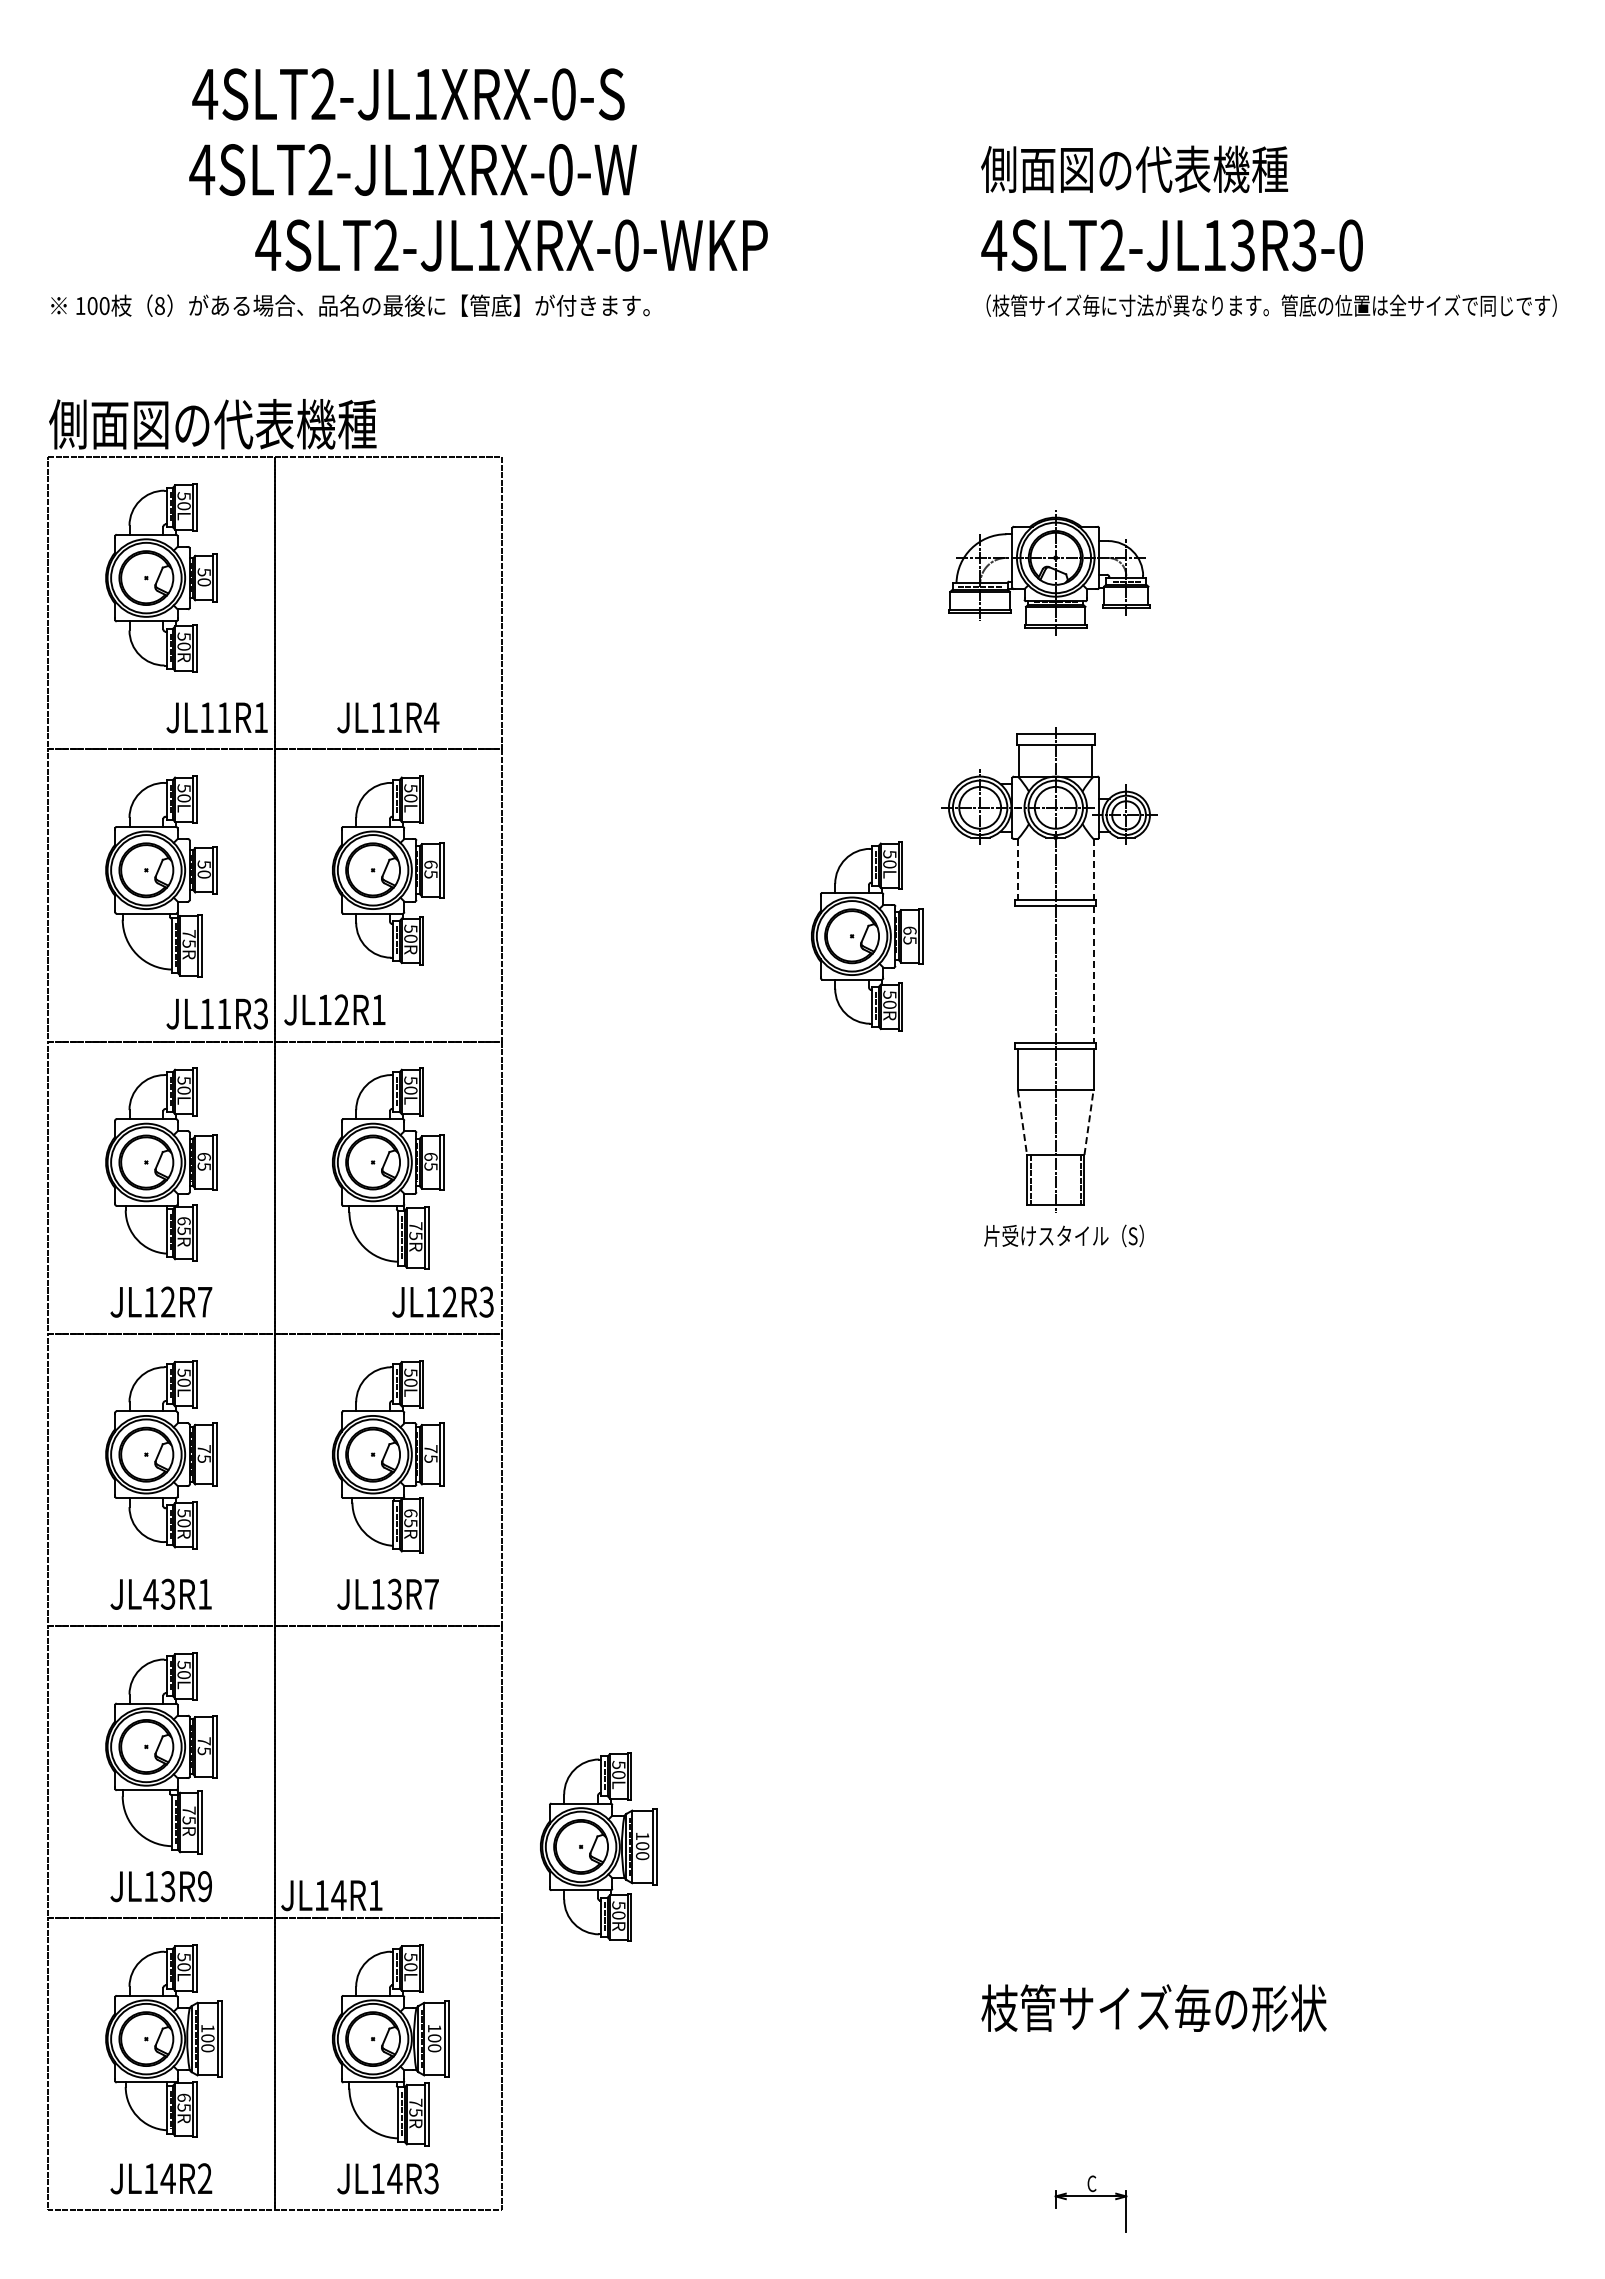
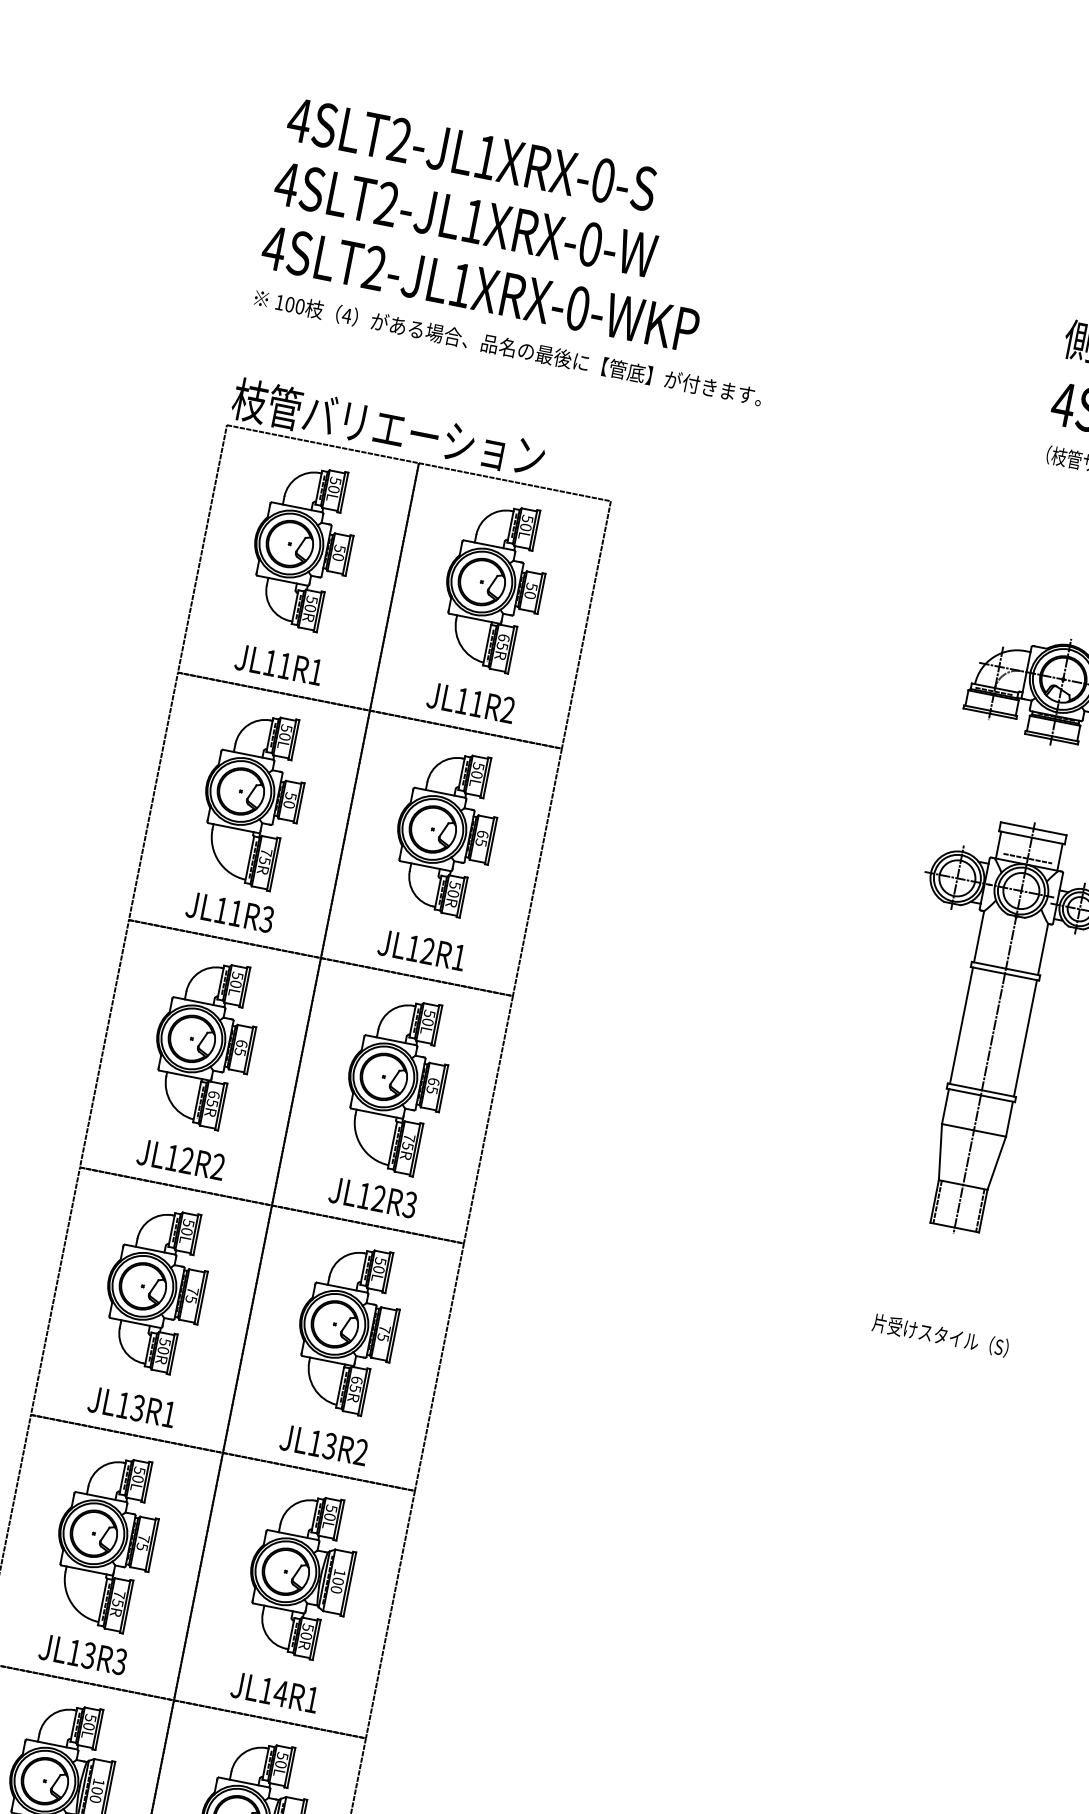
text: (408, 94) -> (471, 154), moved
text: (412, 169) -> (465, 219), moved
text: (511, 245) -> (480, 289), moved
text: (159, 306) -> (346, 316), 8 -> 4
text: (232, 423) -> (388, 427), 側面図の代表機種 -> 枝管バリエーション
part: (388, 579) -> (494, 585), added
text: (216, 717) -> (278, 664), moved
text: (431, 717) -> (507, 709), JL11R4 -> JL11R2
line: (1055, 769) -> (1027, 858), added
line: (1017, 869) -> (978, 936), dashed -> solid
line: (1093, 869) -> (1043, 949), dashed -> solid
part: (867, 936) -> (840, 968), removed
line: (1017, 974) -> (961, 1025), added
line: (1093, 974) -> (1025, 1038), dashed -> solid
text: (334, 1009) -> (421, 949), moved
text: (216, 1013) -> (229, 911), moved
line: (1022, 1122) -> (940, 1151), dashed -> solid
line: (1089, 1122) -> (997, 1163), dashed -> solid
text: (1063, 1235) -> (940, 1334), moved
text: (205, 1301) -> (218, 1166), JL12R7 -> JL12R2
text: (442, 1301) -> (372, 1197), moved
text: (431, 1593) -> (361, 1451), JL13R7 -> JL13R2
text: (150, 1594) -> (122, 1405), JL43R1 -> JL13R1
part: (598, 1846) -> (300, 1574), moved
text: (204, 1886) -> (119, 1661), JL13R9 -> JL13R3
text: (331, 1895) -> (274, 1692), moved

